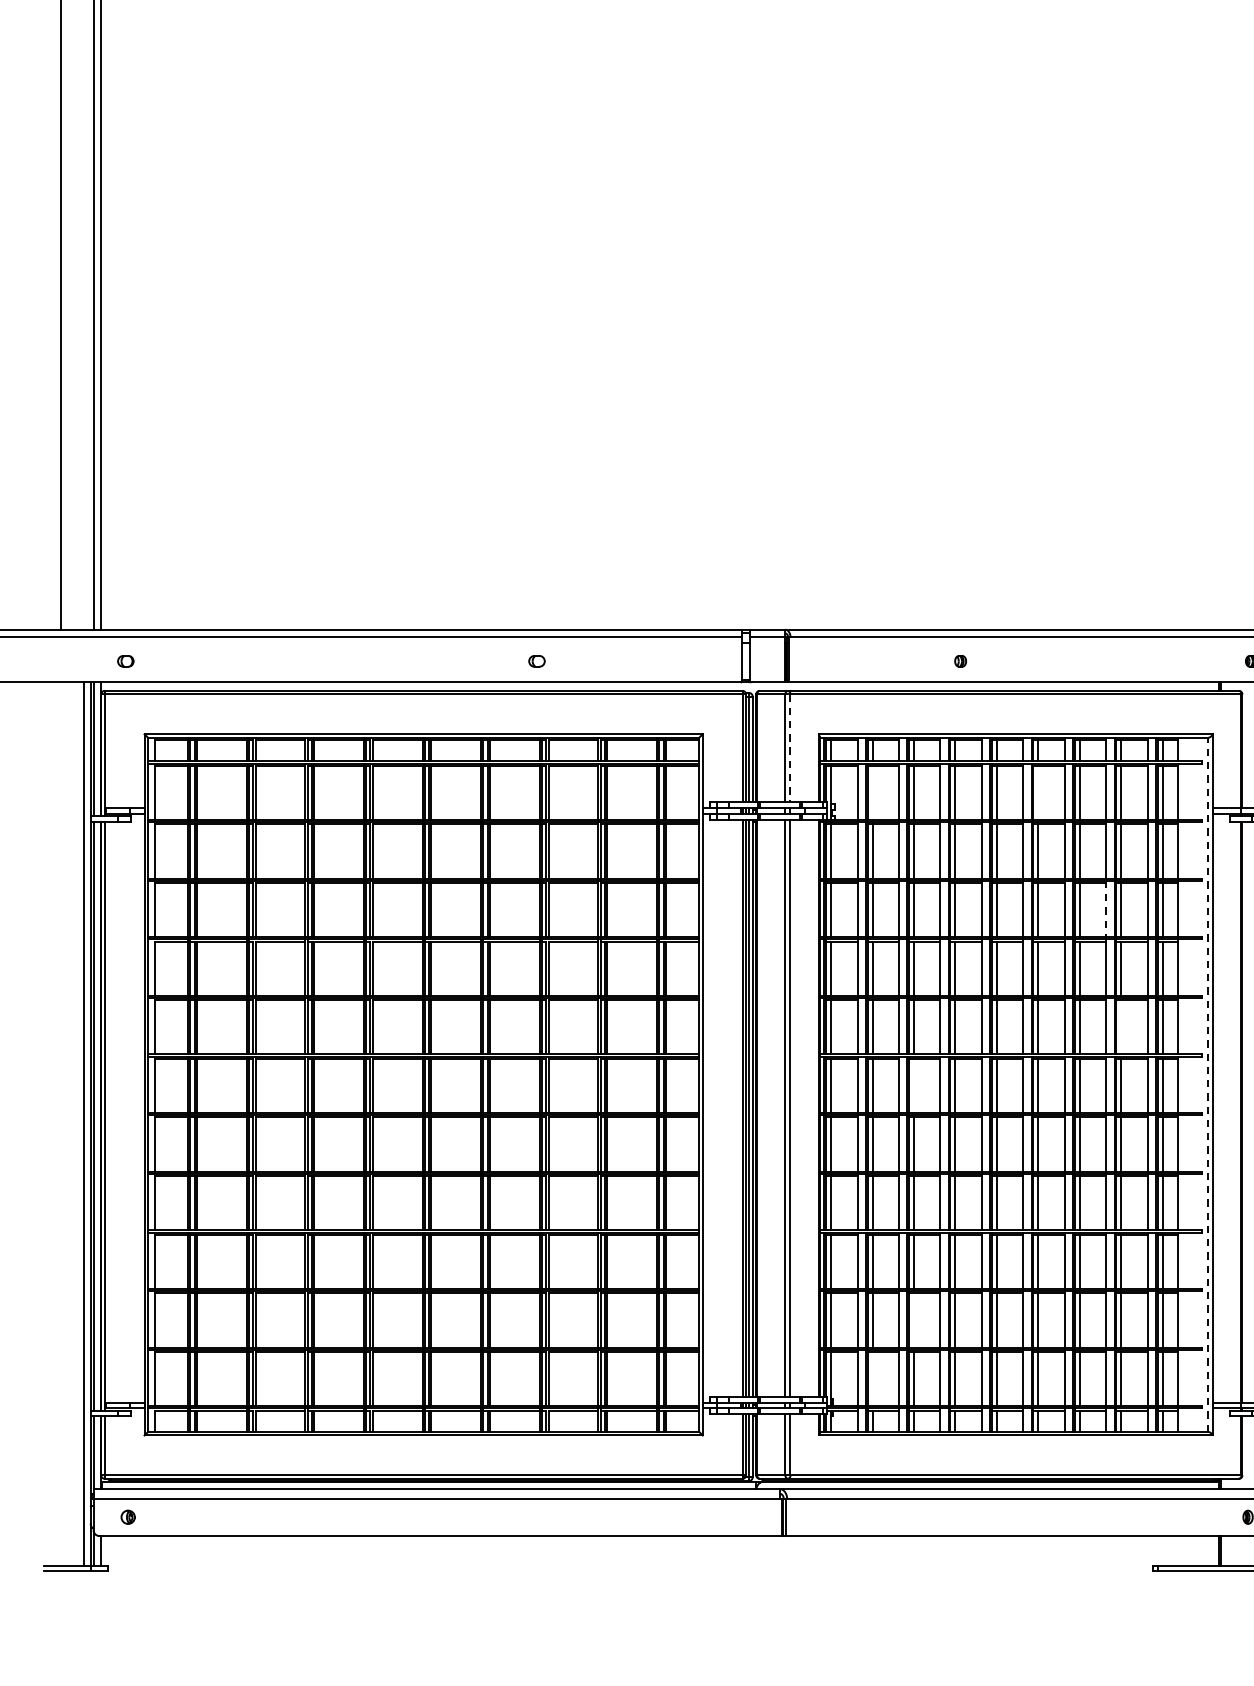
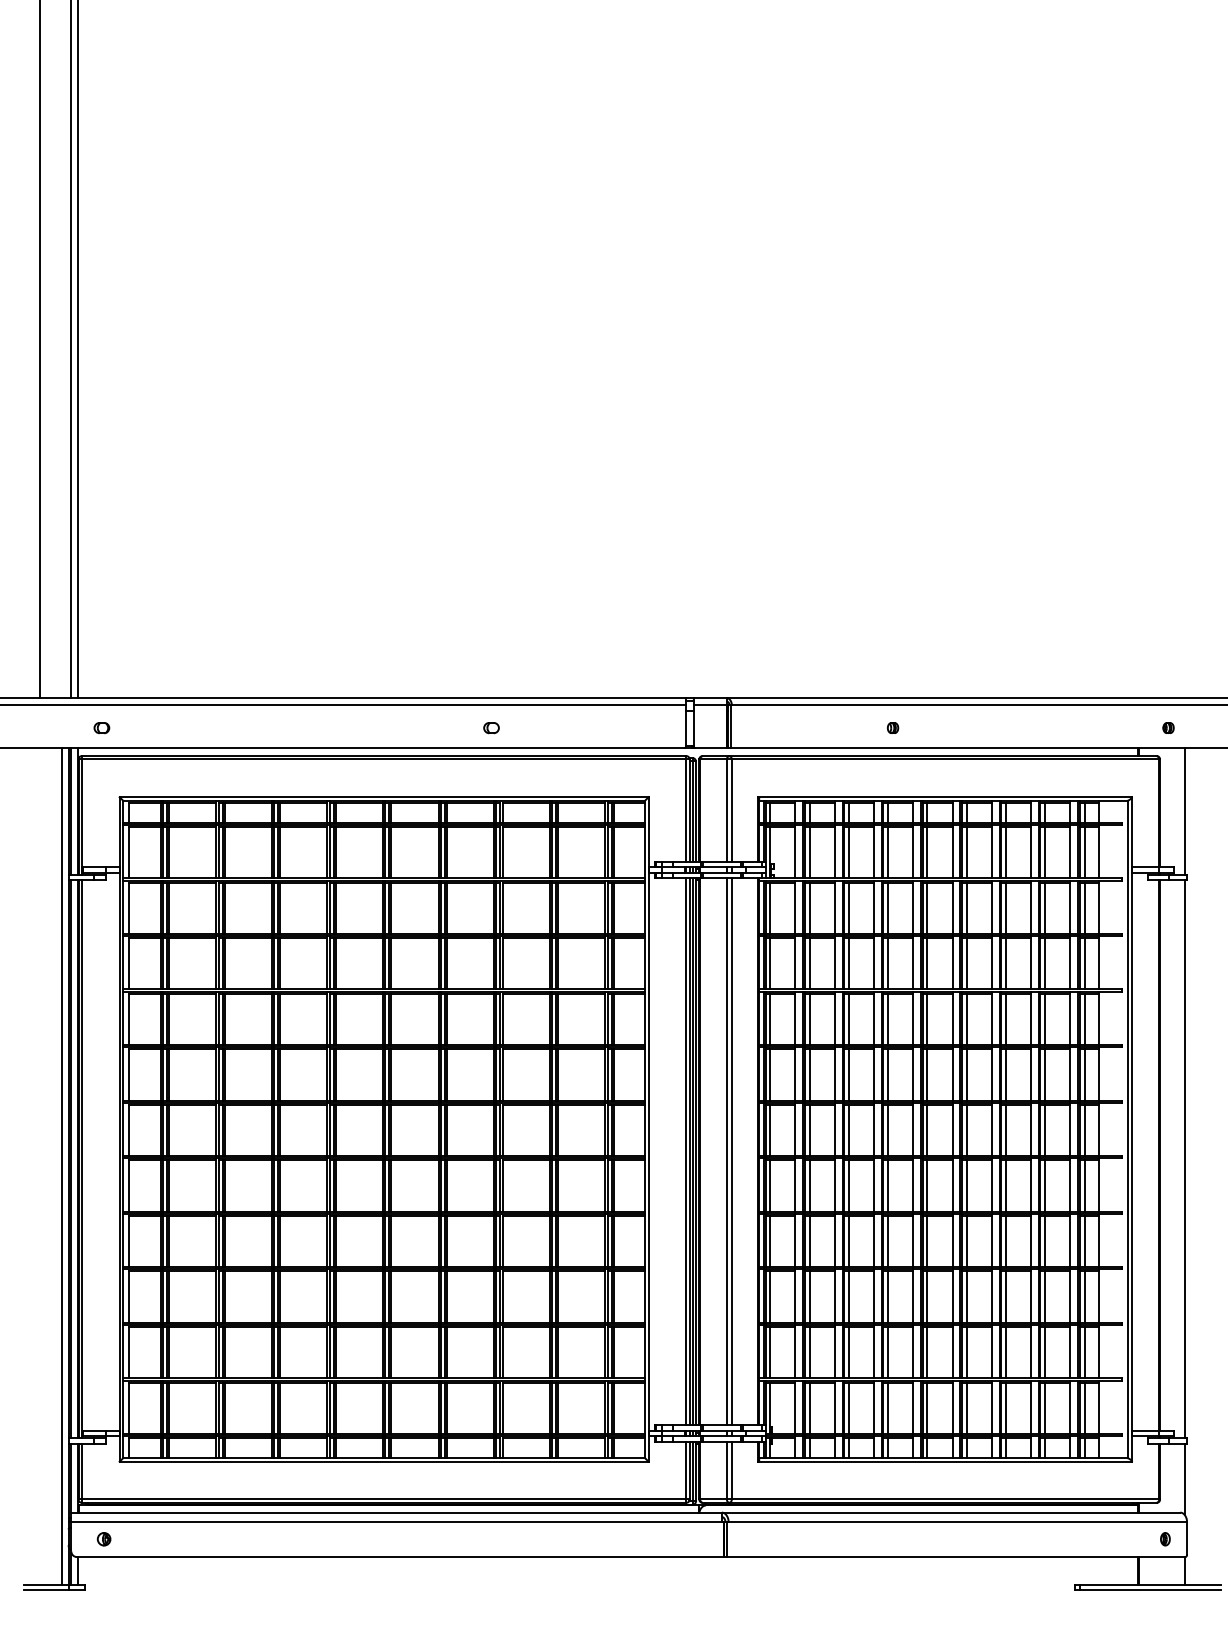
line: (790, 749) -> (731, 811), dashed -> solid
line: (872, 792) -> (809, 852), added
line: (1038, 792) -> (966, 852), added
line: (1106, 908) -> (1031, 962), dashed -> solid
line: (1121, 1026) -> (1045, 1074), added
line: (1208, 1084) -> (1127, 1129), dashed -> solid
line: (913, 1085) -> (848, 1130), added
line: (913, 1320) -> (848, 1352), added
line: (872, 1378) -> (809, 1407), added

